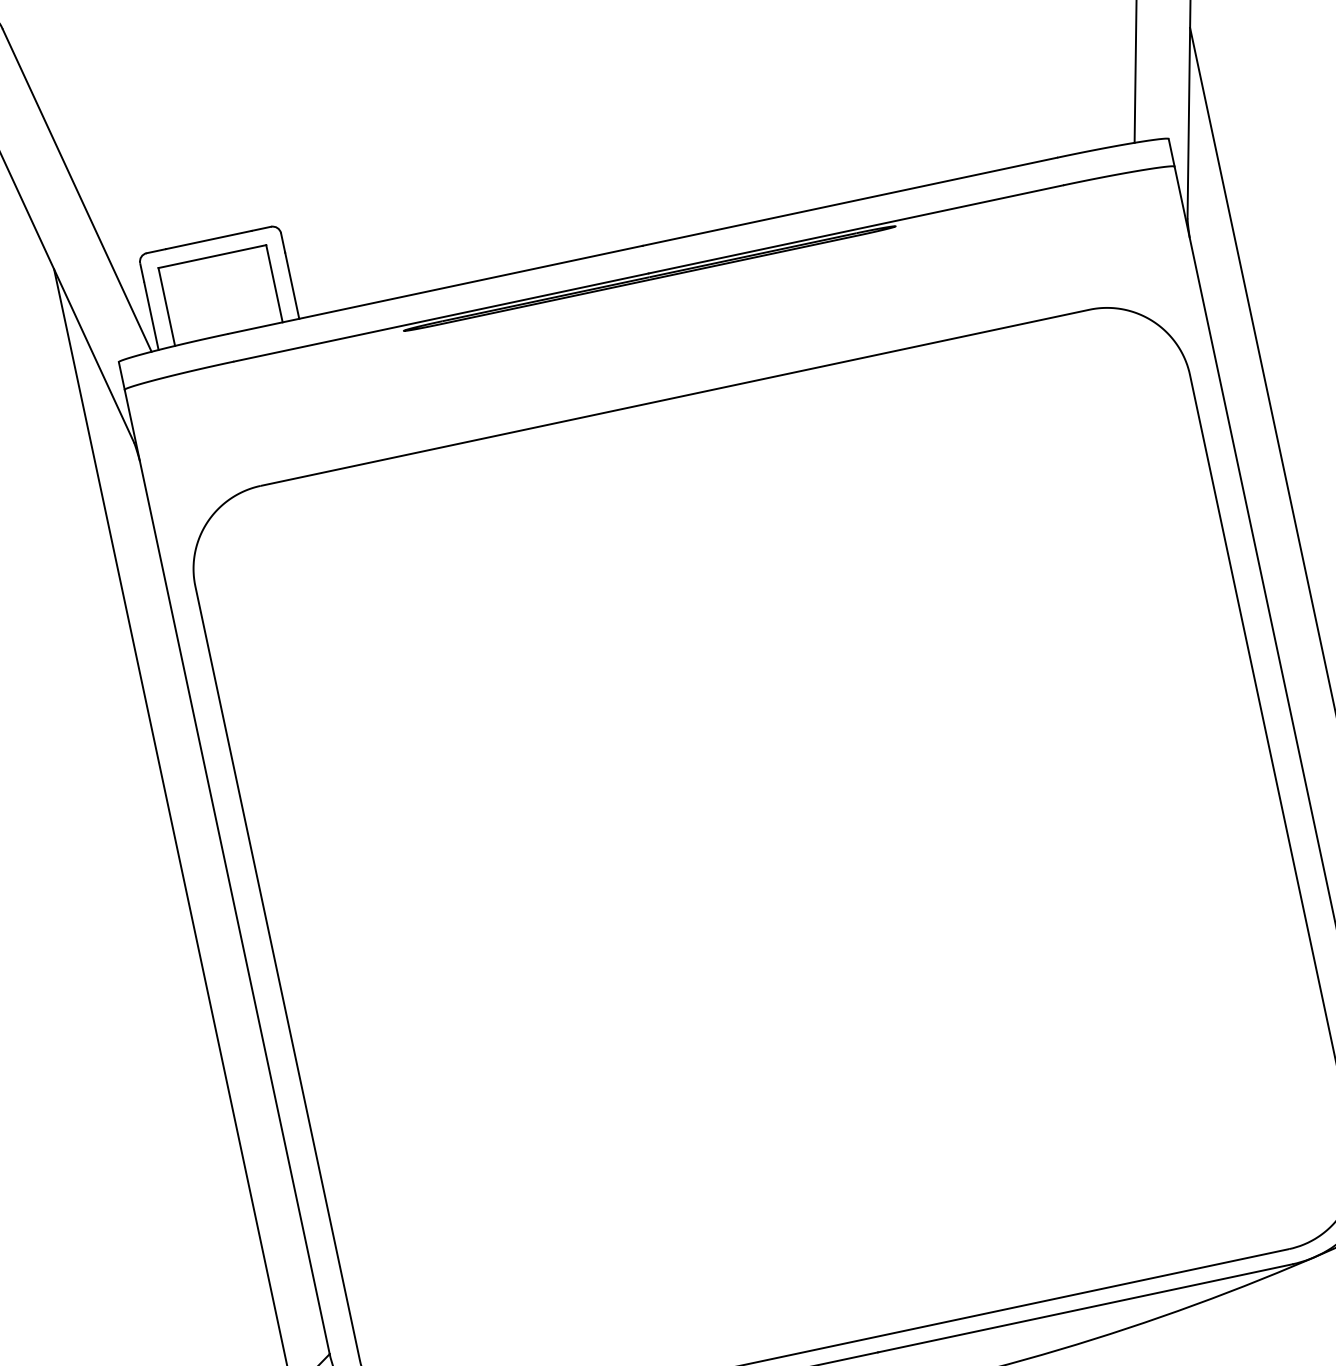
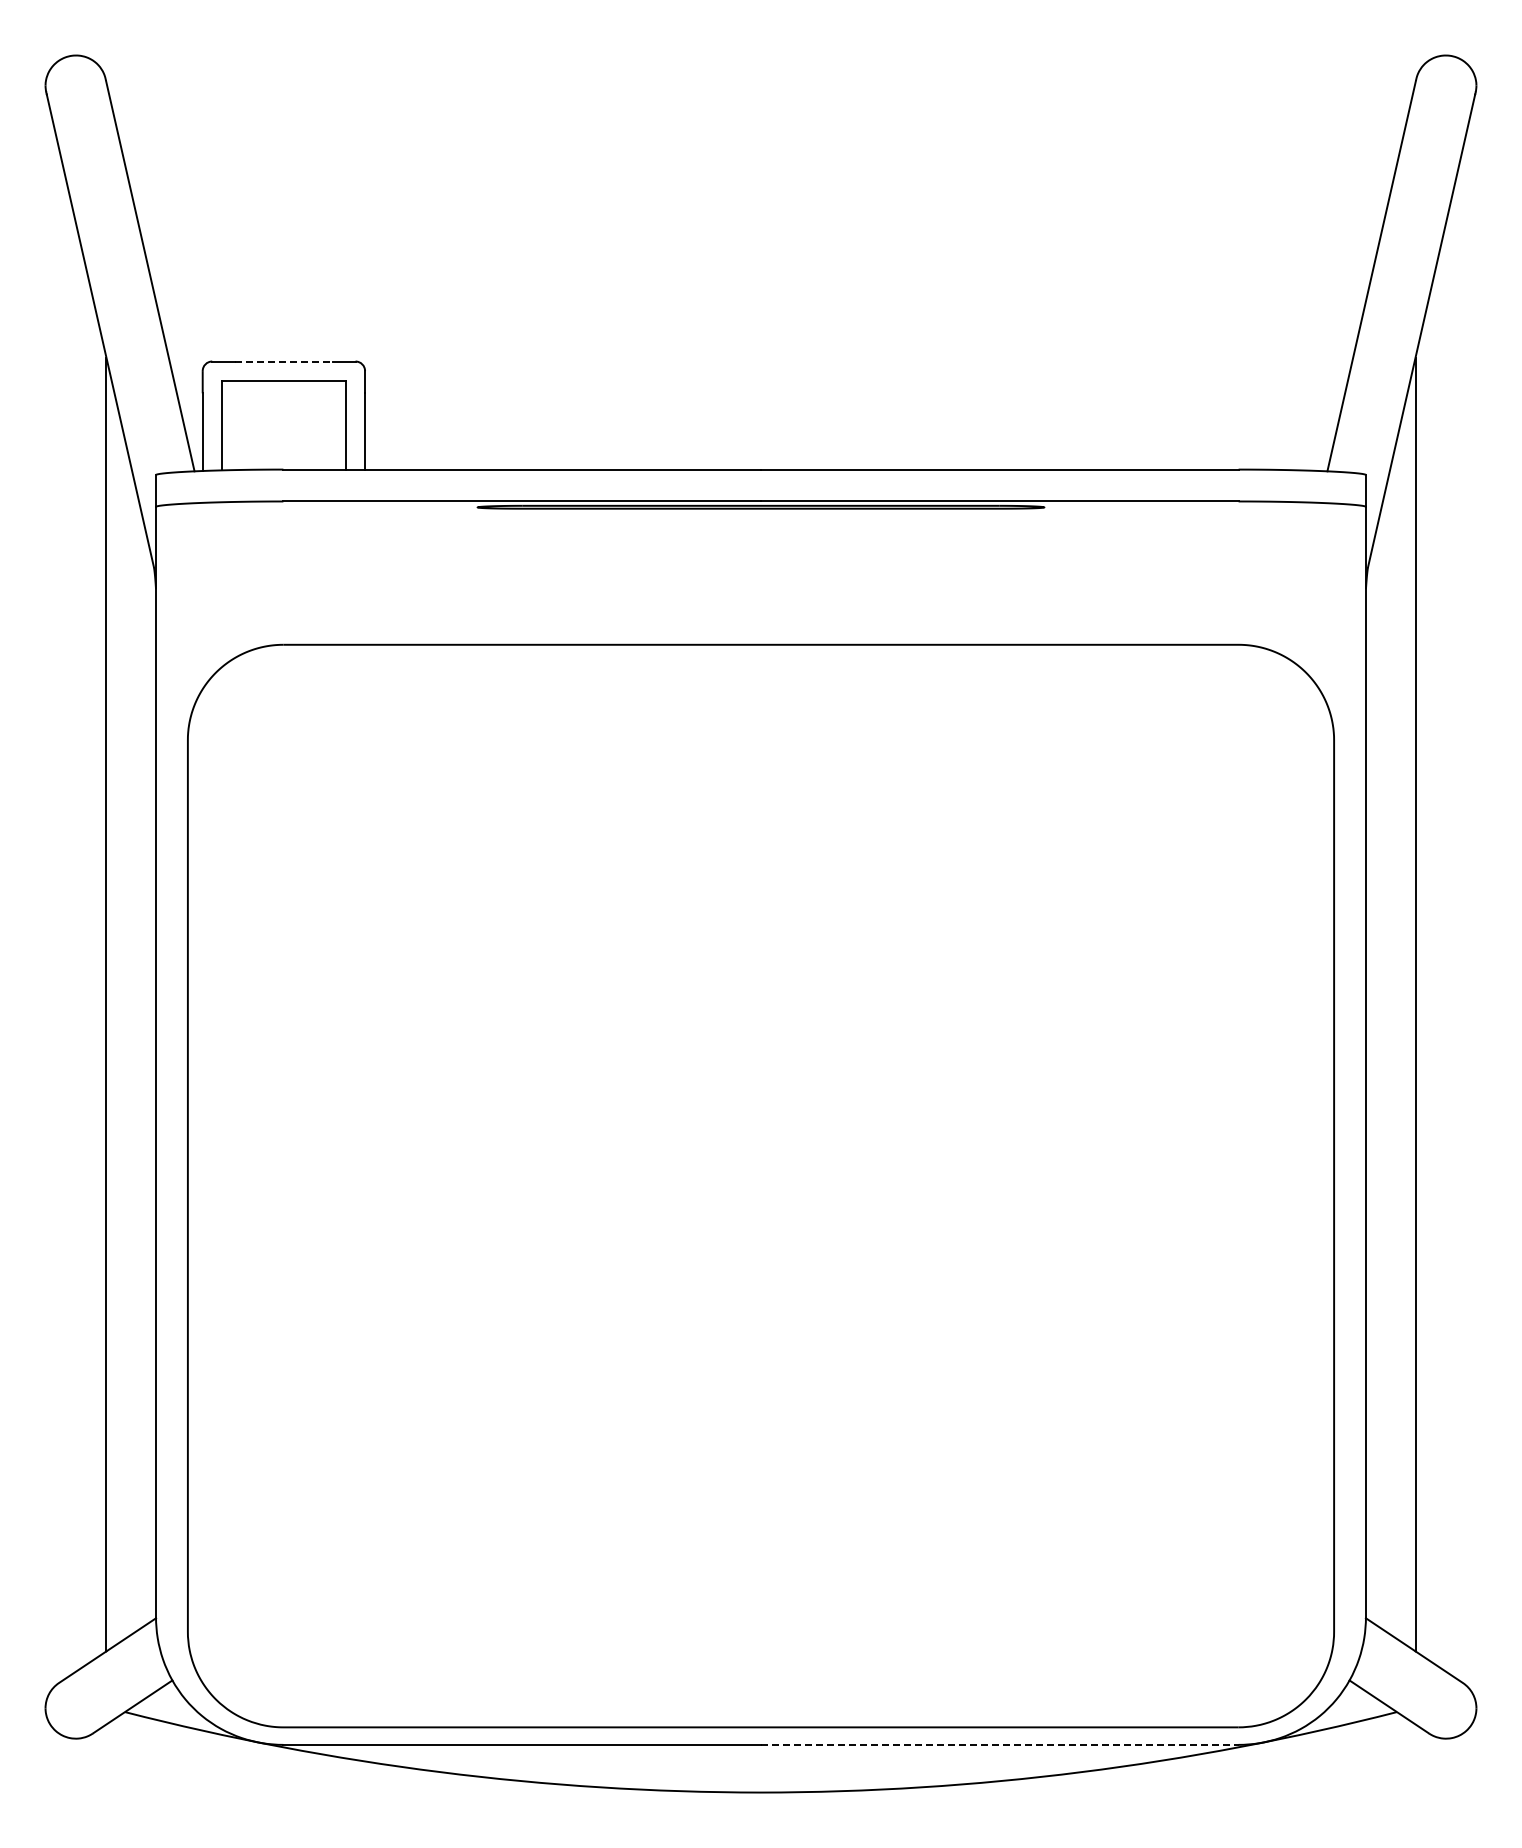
line: (209, 239) -> (284, 361), solid -> dashed
line: (1084, 1308) -> (999, 1744), solid -> dashed

